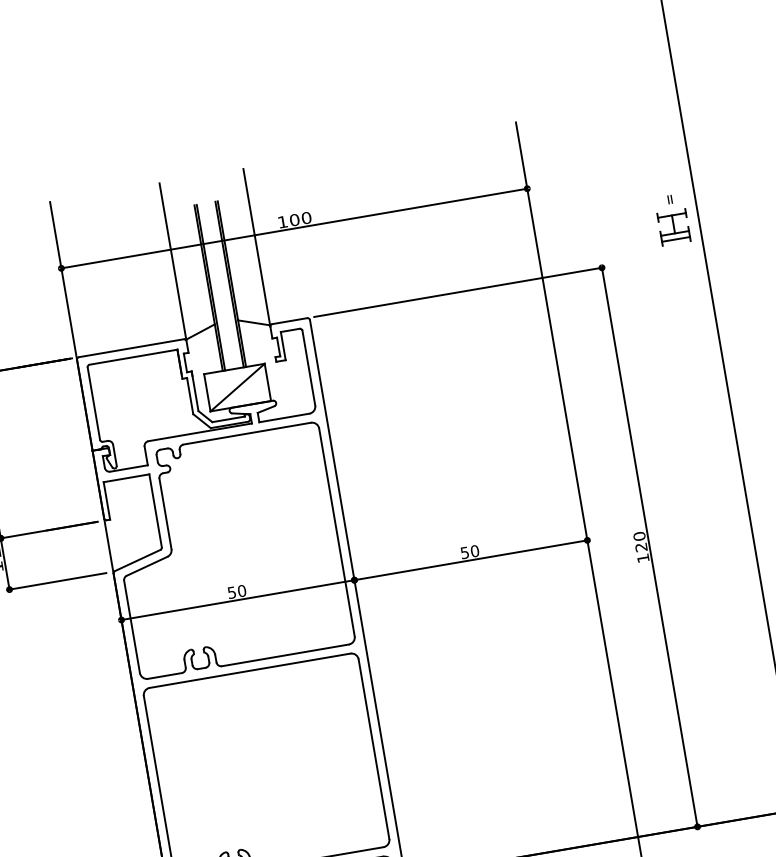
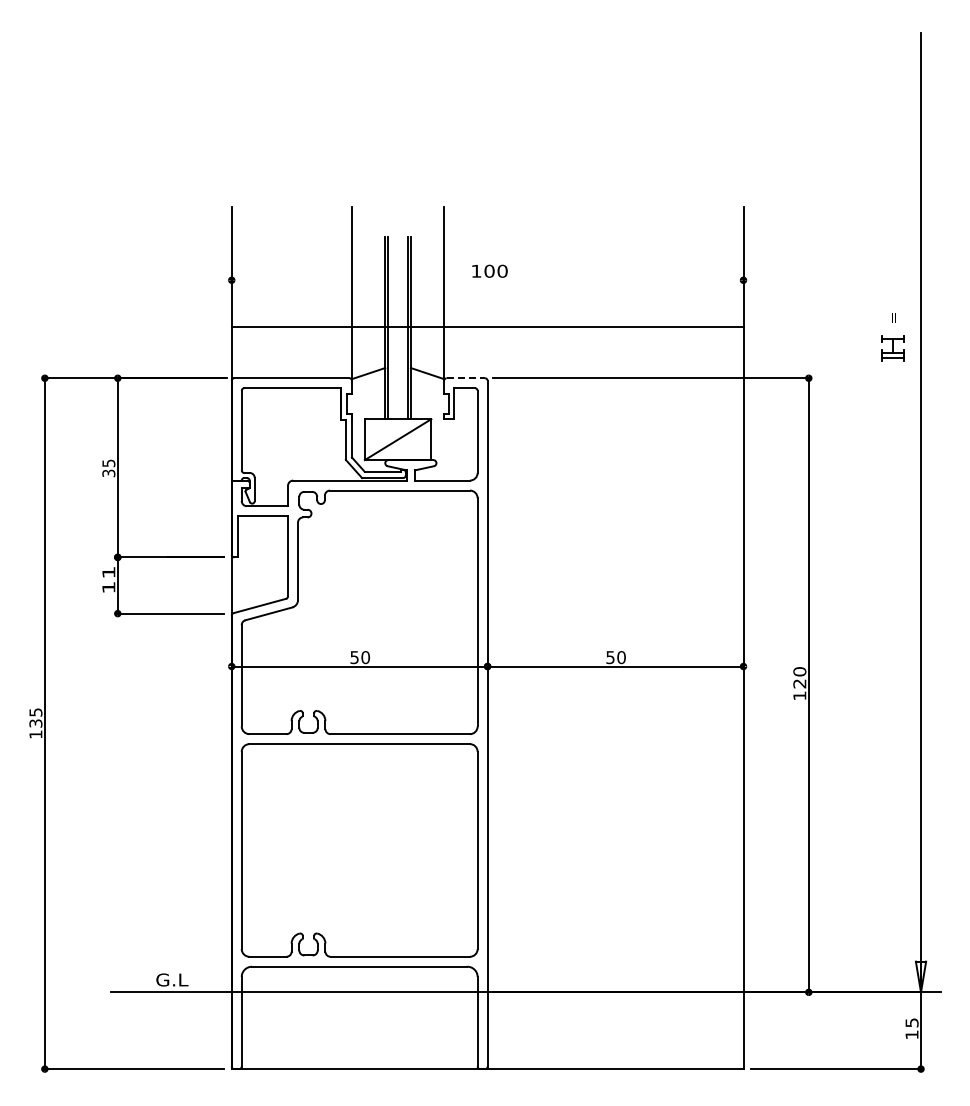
part: (673, 227) -> (892, 348), size x0.7
line: (294, 228) -> (487, 327), moved
line: (290, 321) -> (466, 378), solid -> dashed

